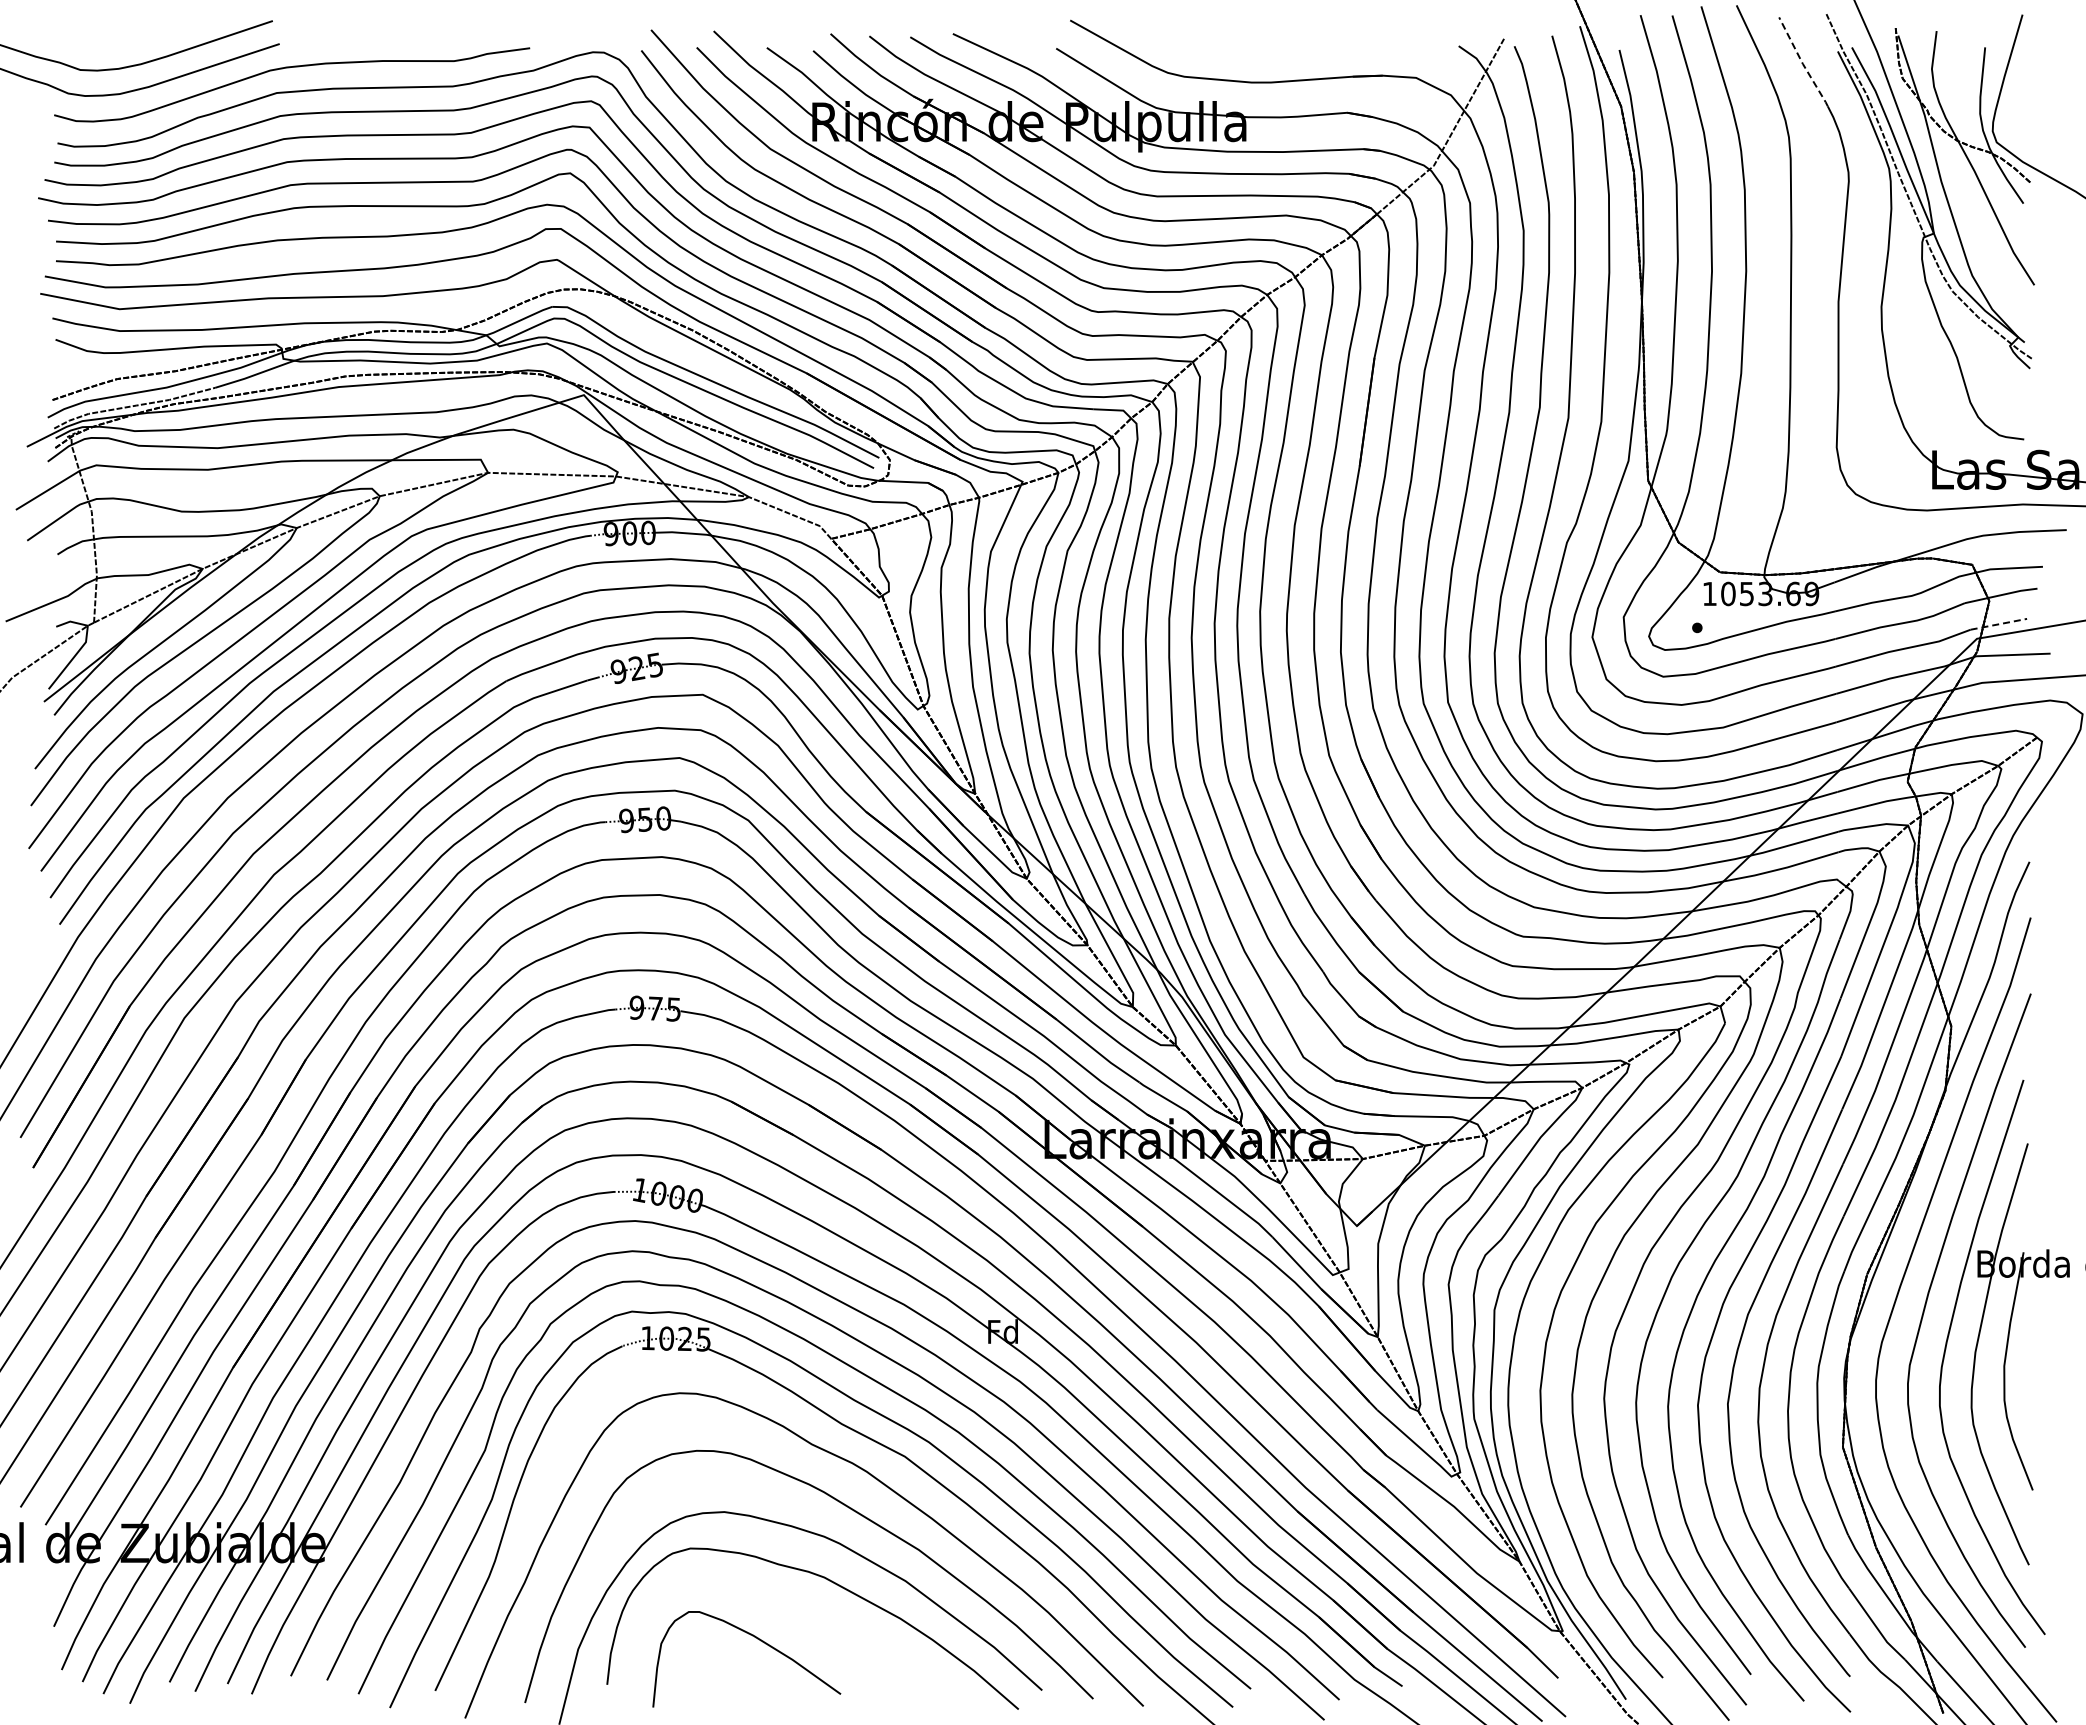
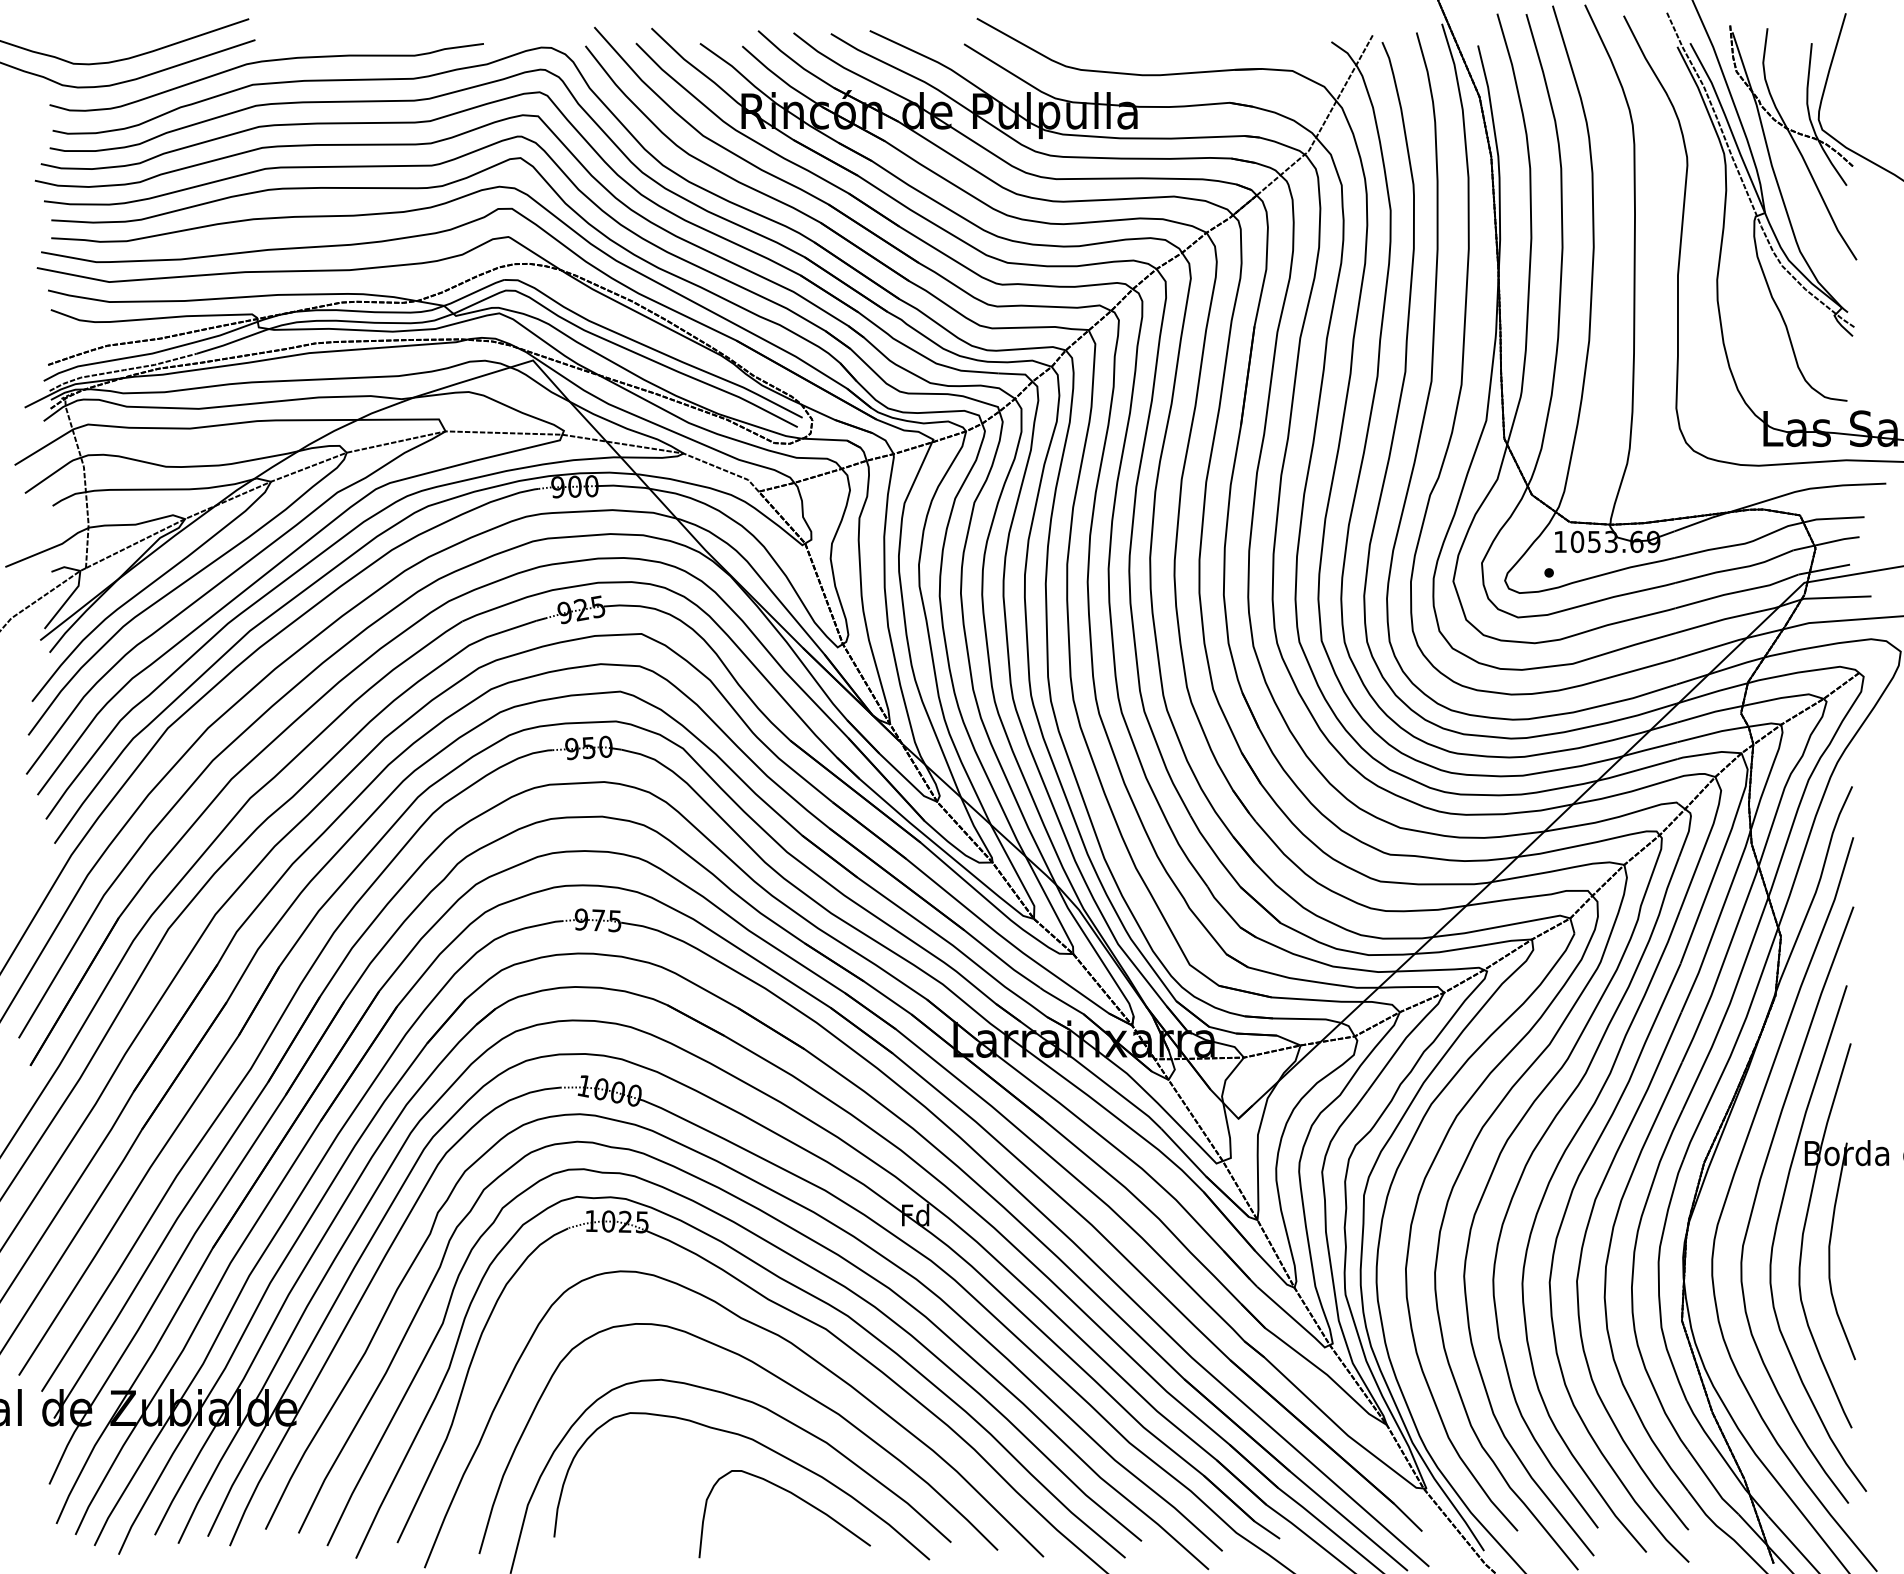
line: (1802, 63) -> (1645, 57), dashed -> solid
line: (1998, 624) -> (1823, 569), dashed -> solid
curve: (760, 1641) -> (797, 1497), moved

